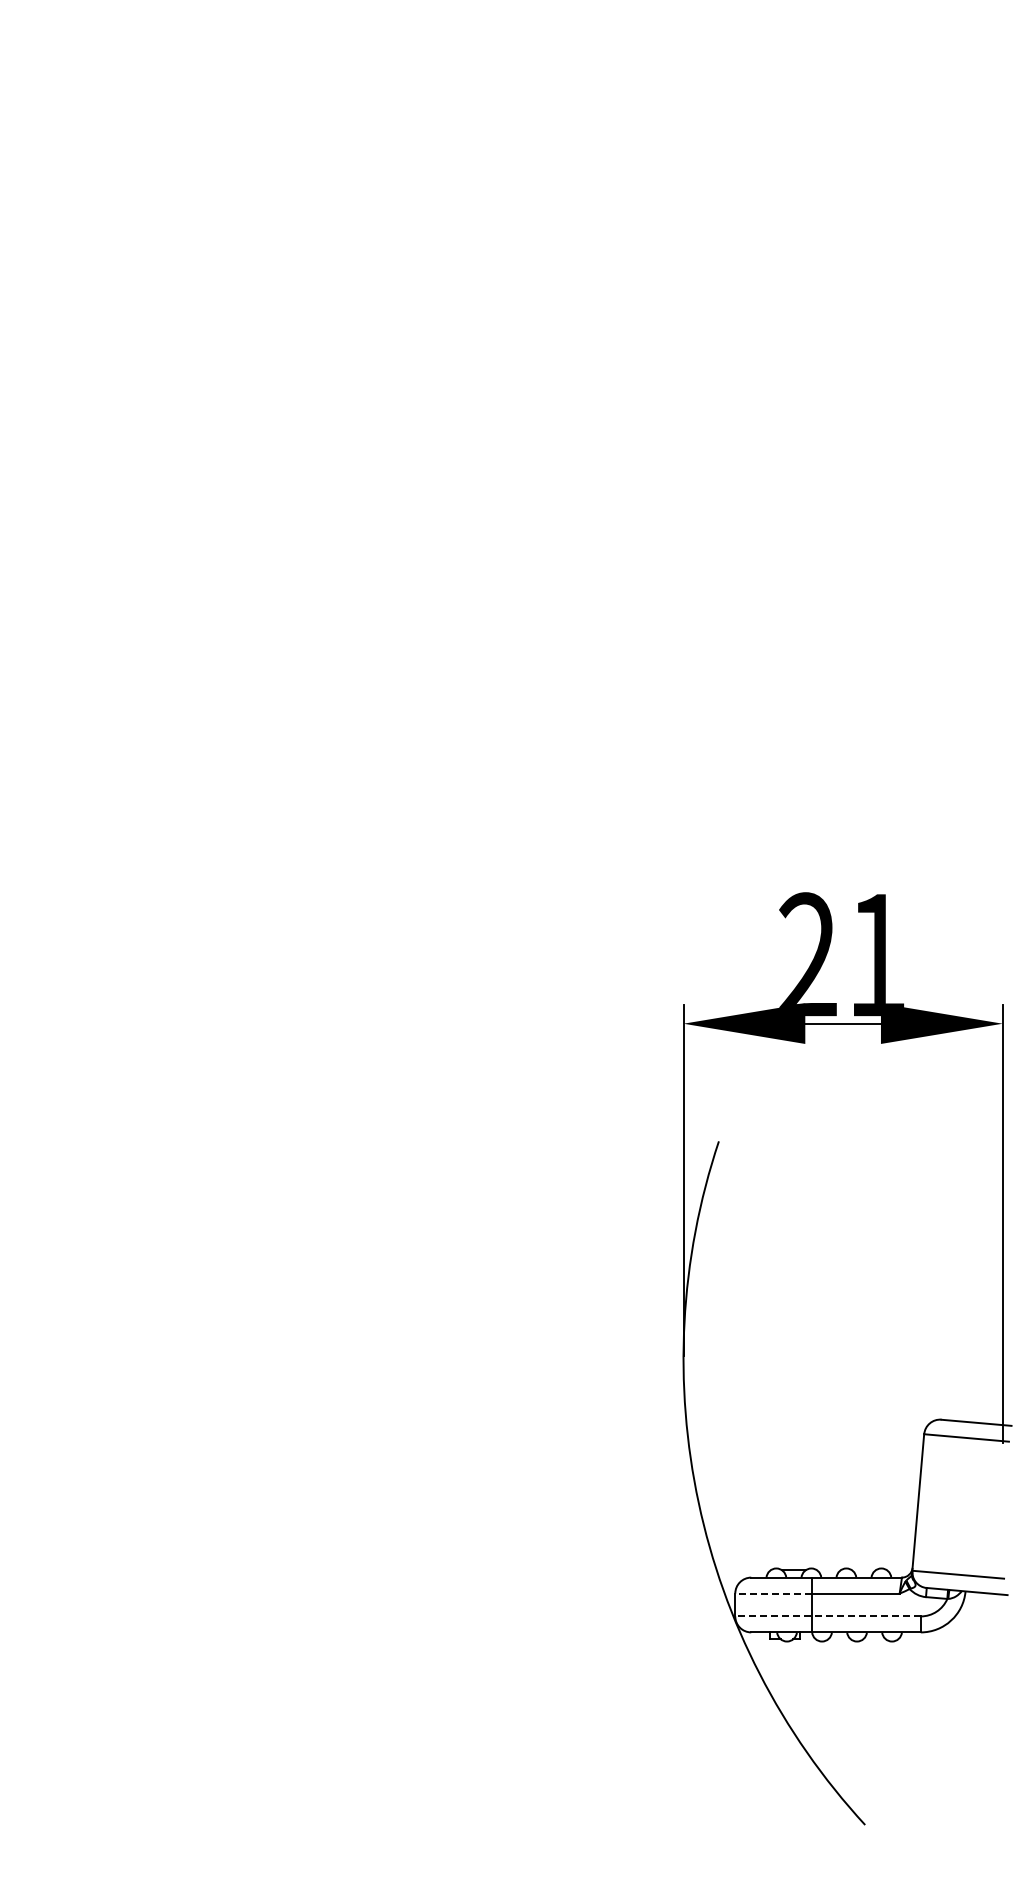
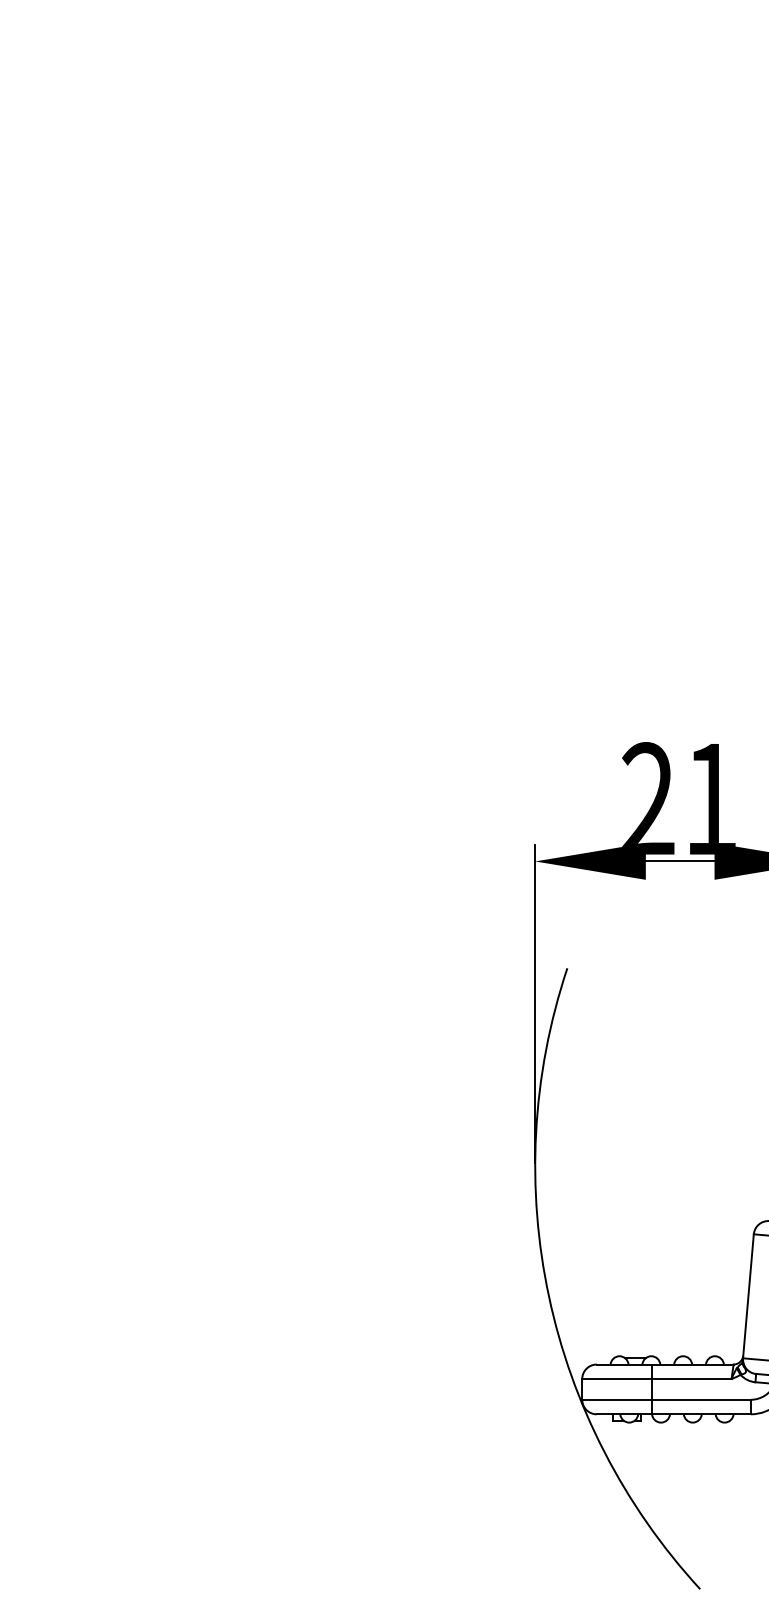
line: (773, 1593) -> (616, 1378), dashed -> solid
line: (828, 1616) -> (666, 1399), dashed -> solid

